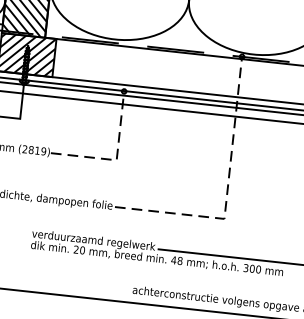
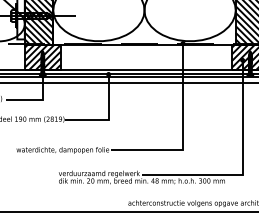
line: (116, 158) -> (108, 118), dashed -> solid
line: (227, 193) -> (183, 133), dashed -> solid

